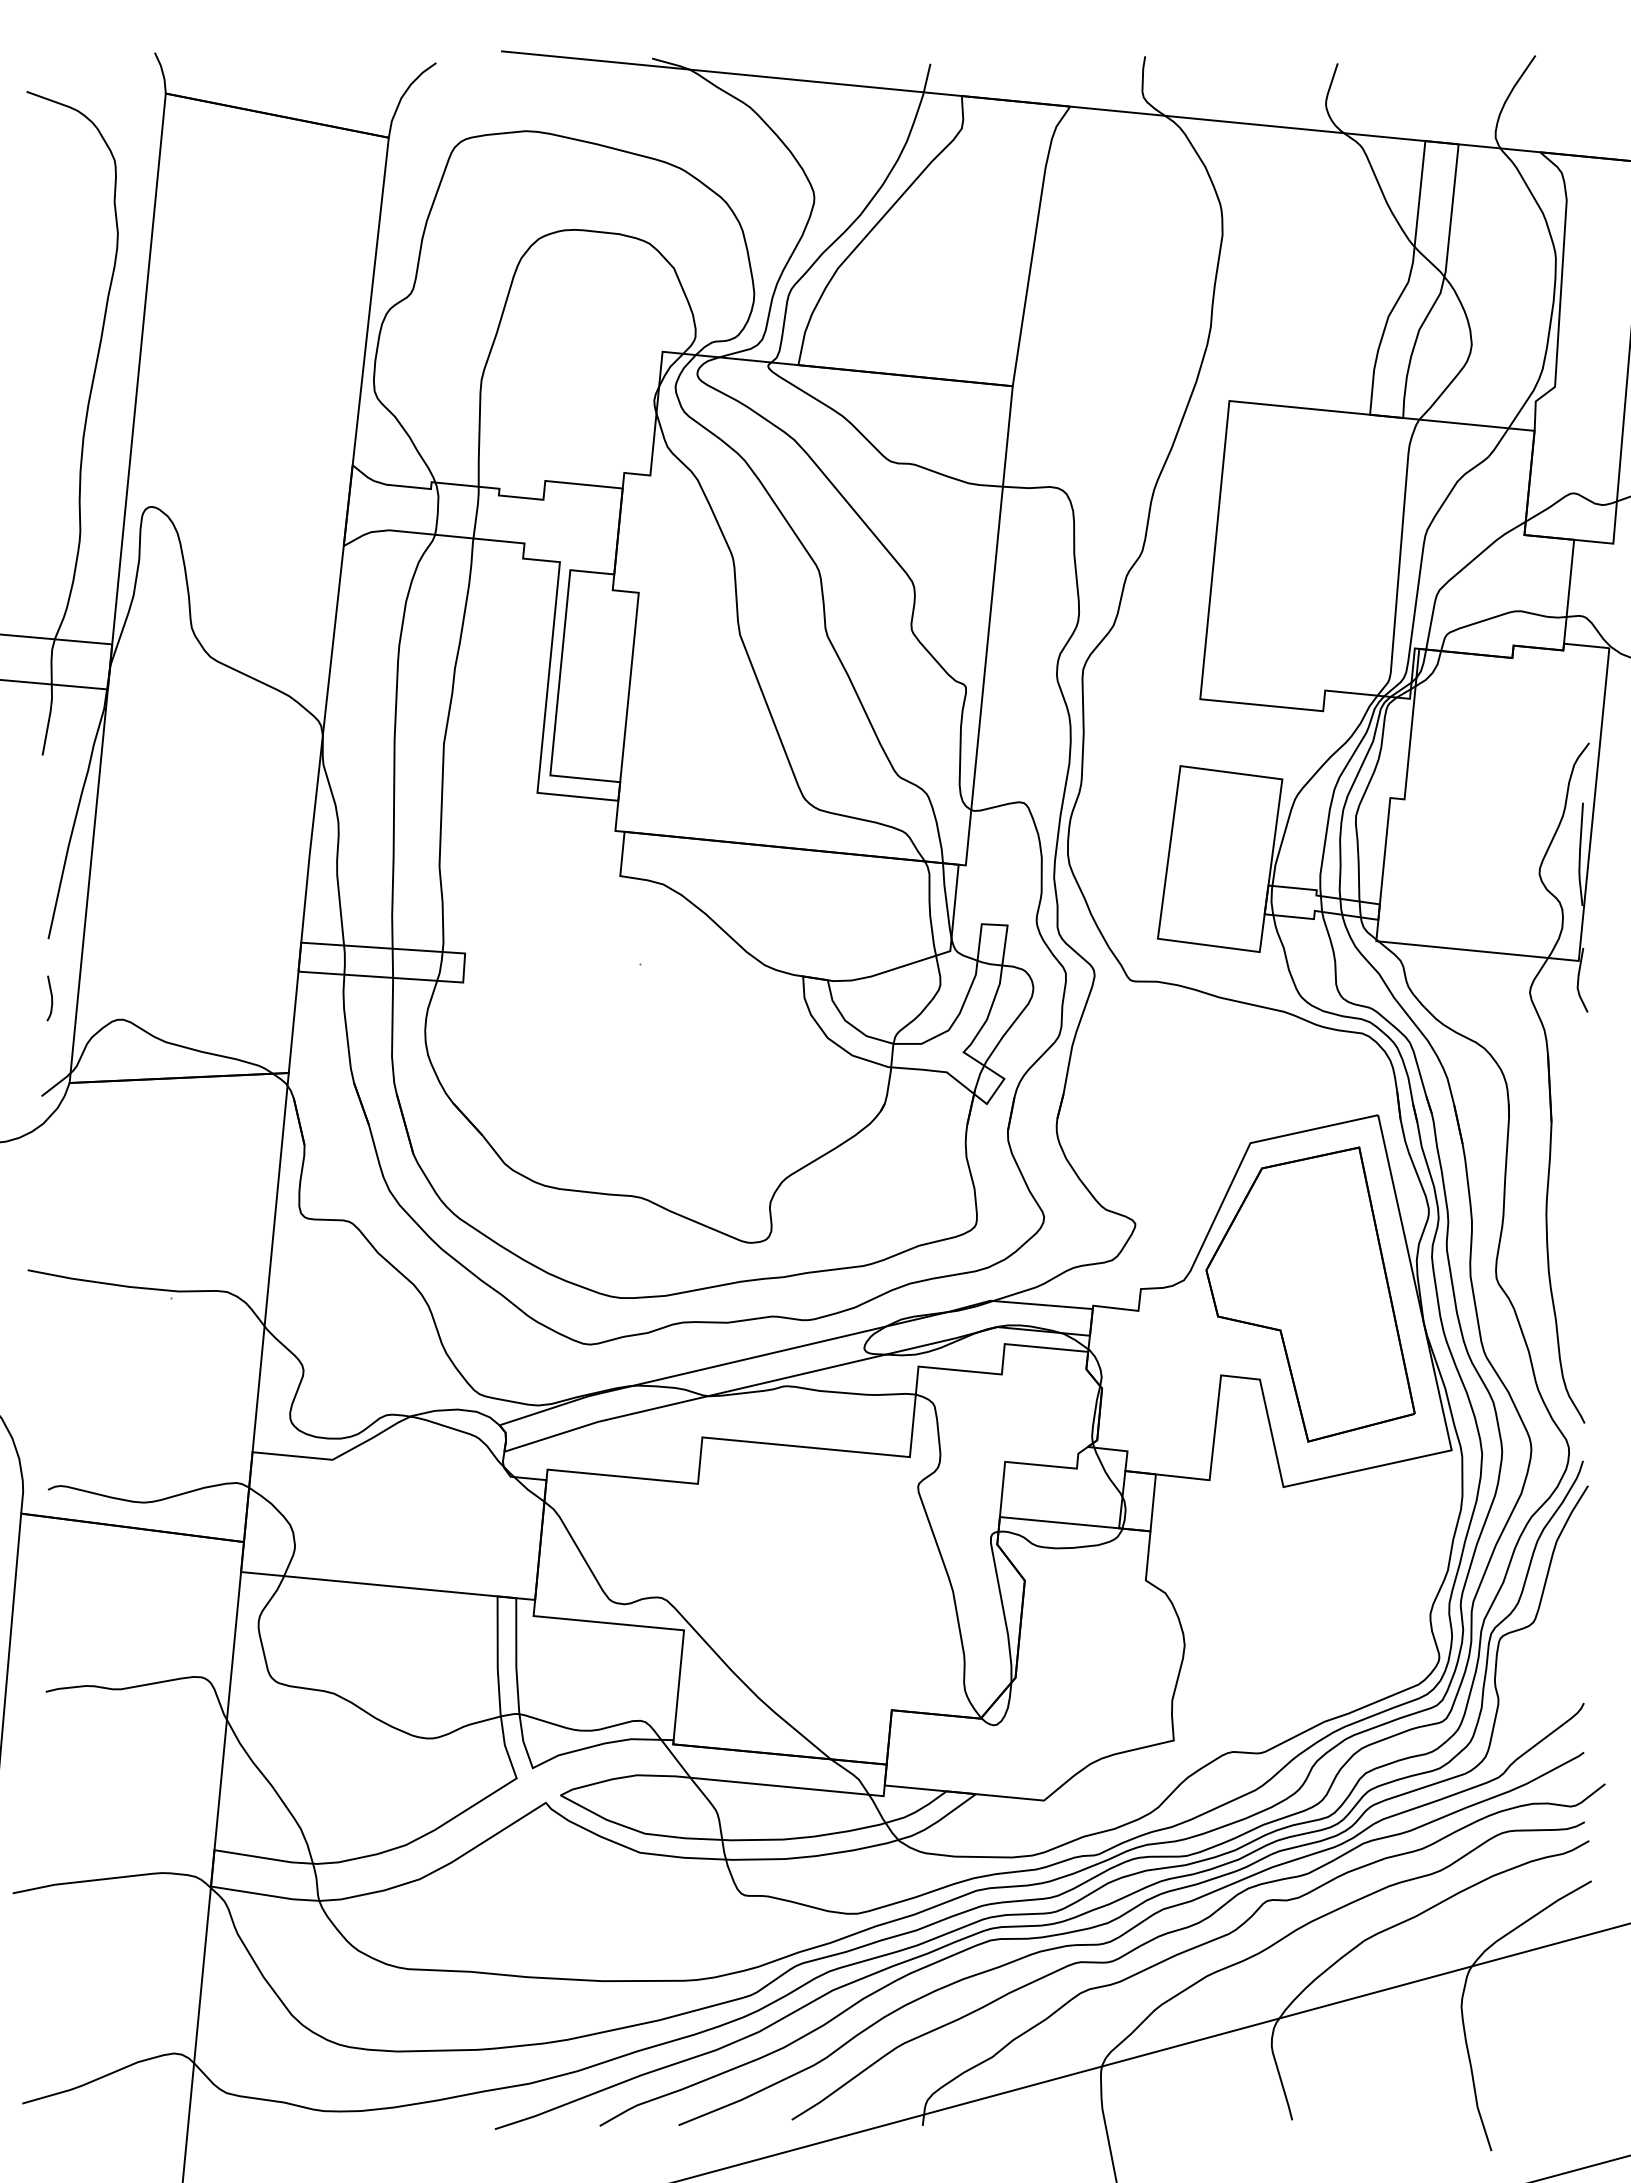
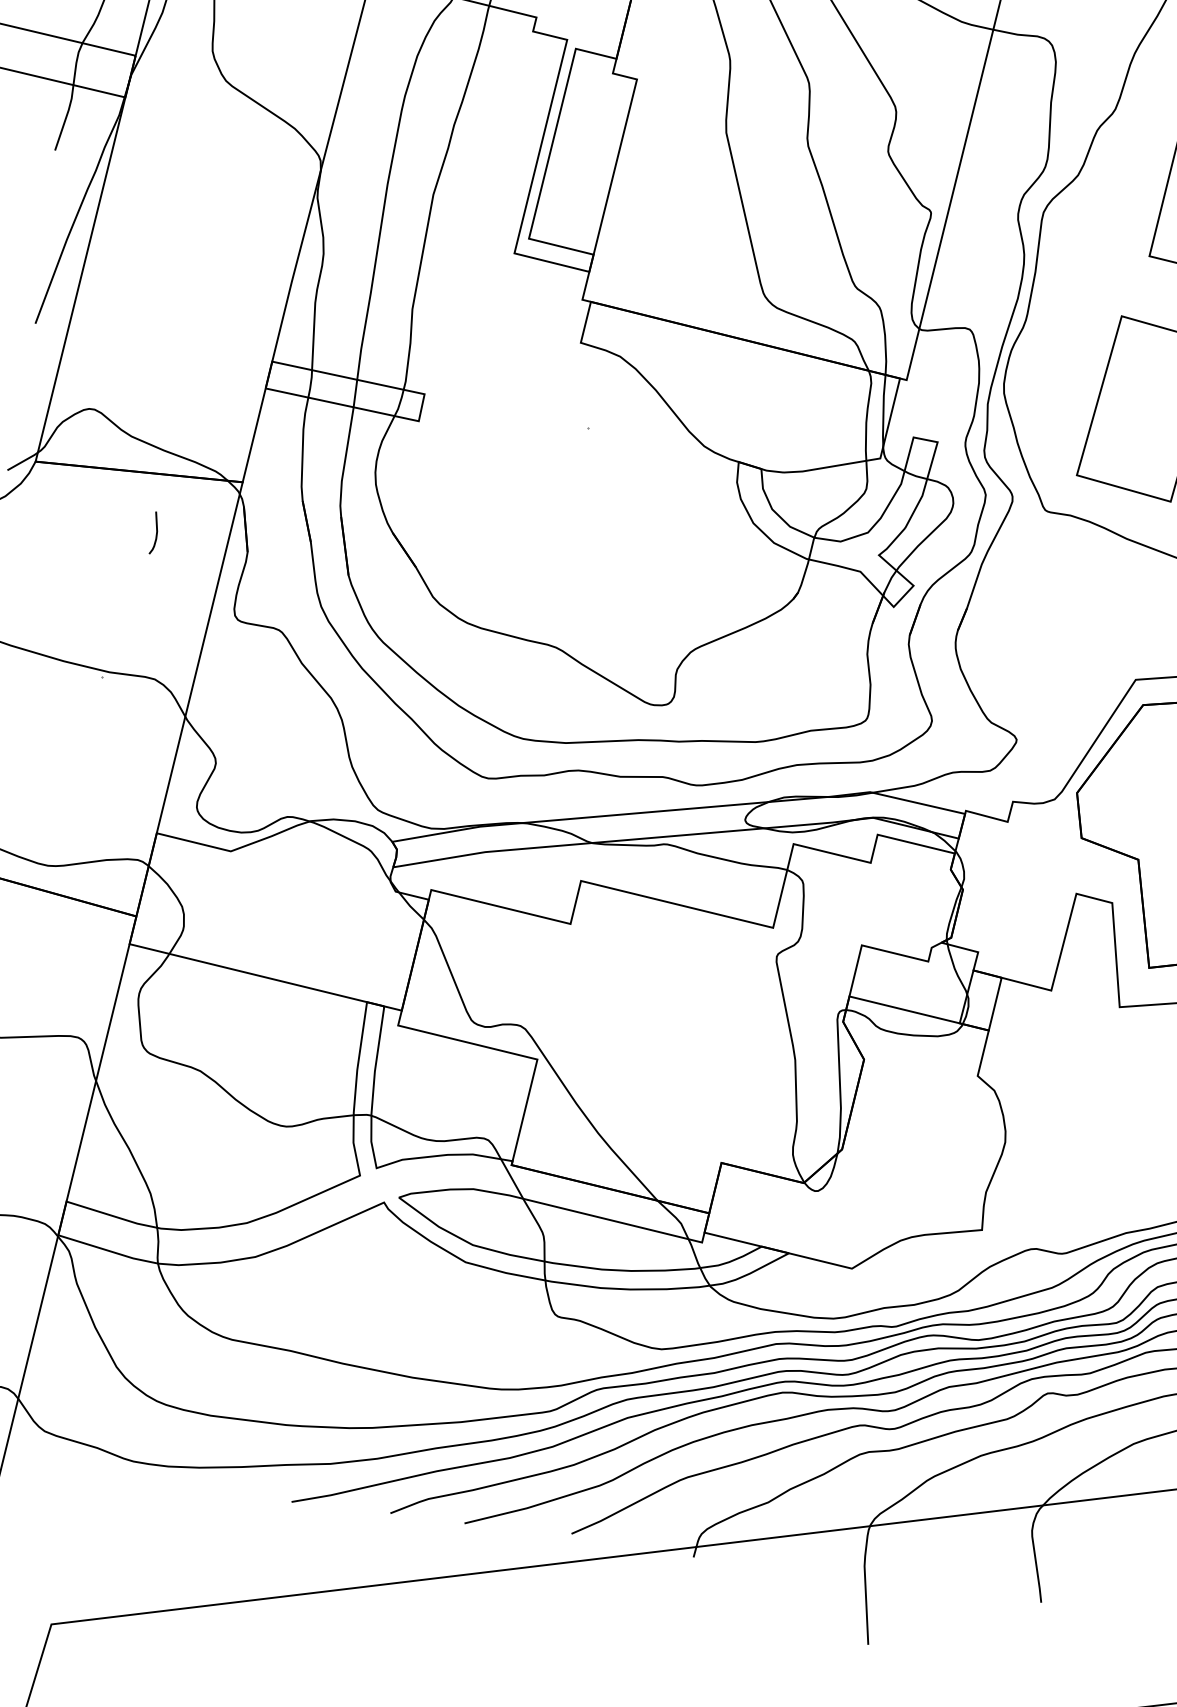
curve: (51, 998) -> (156, 533), moved

